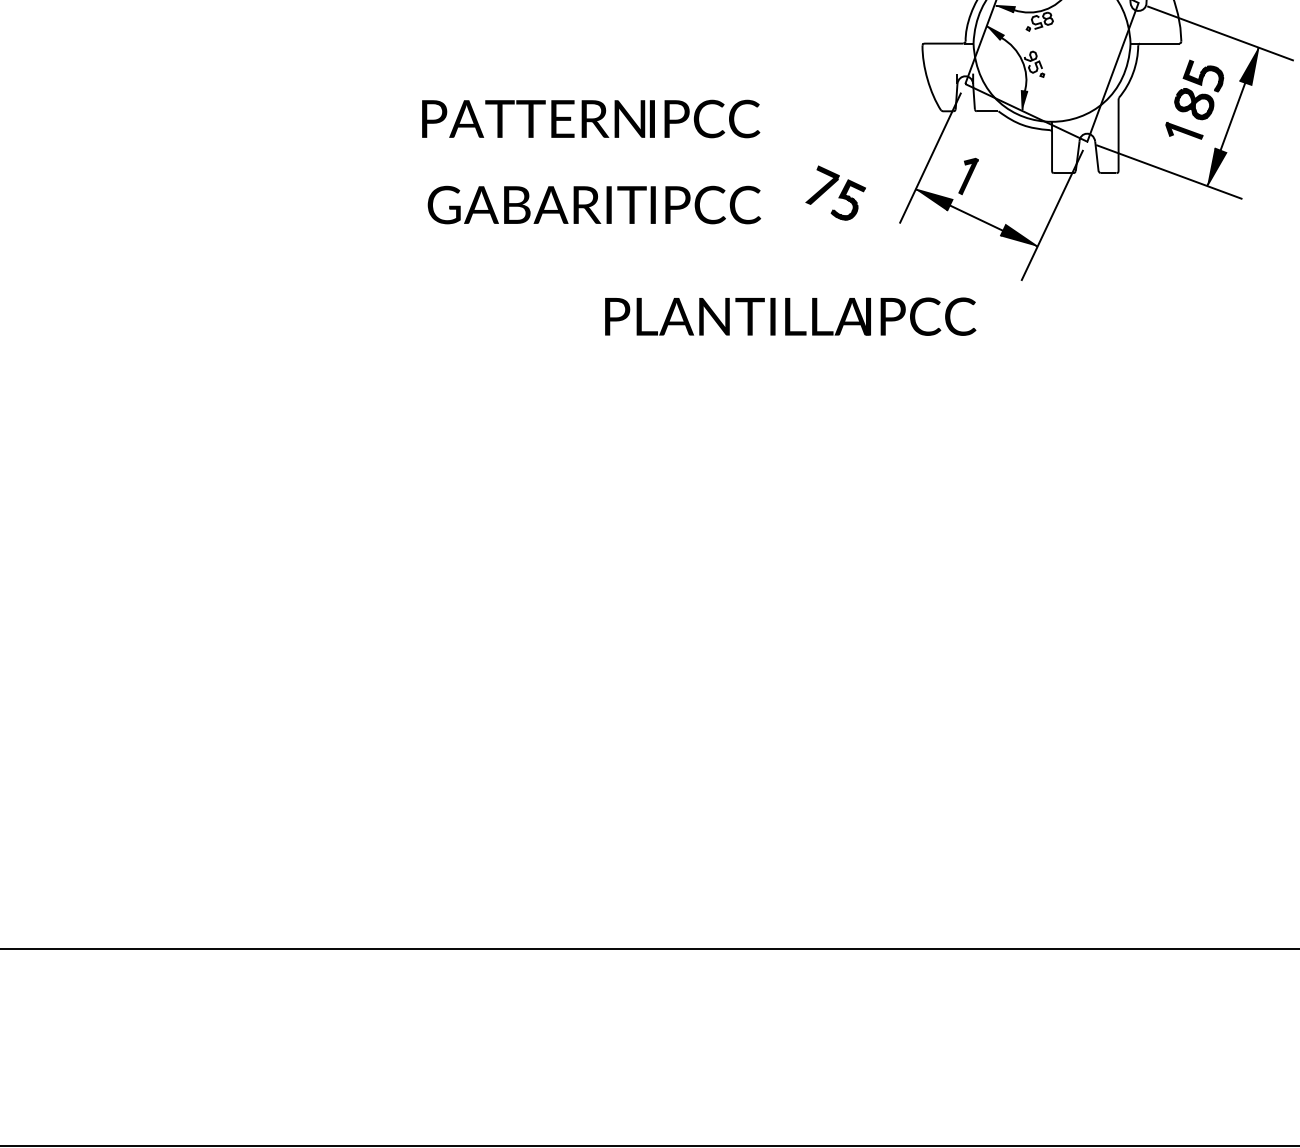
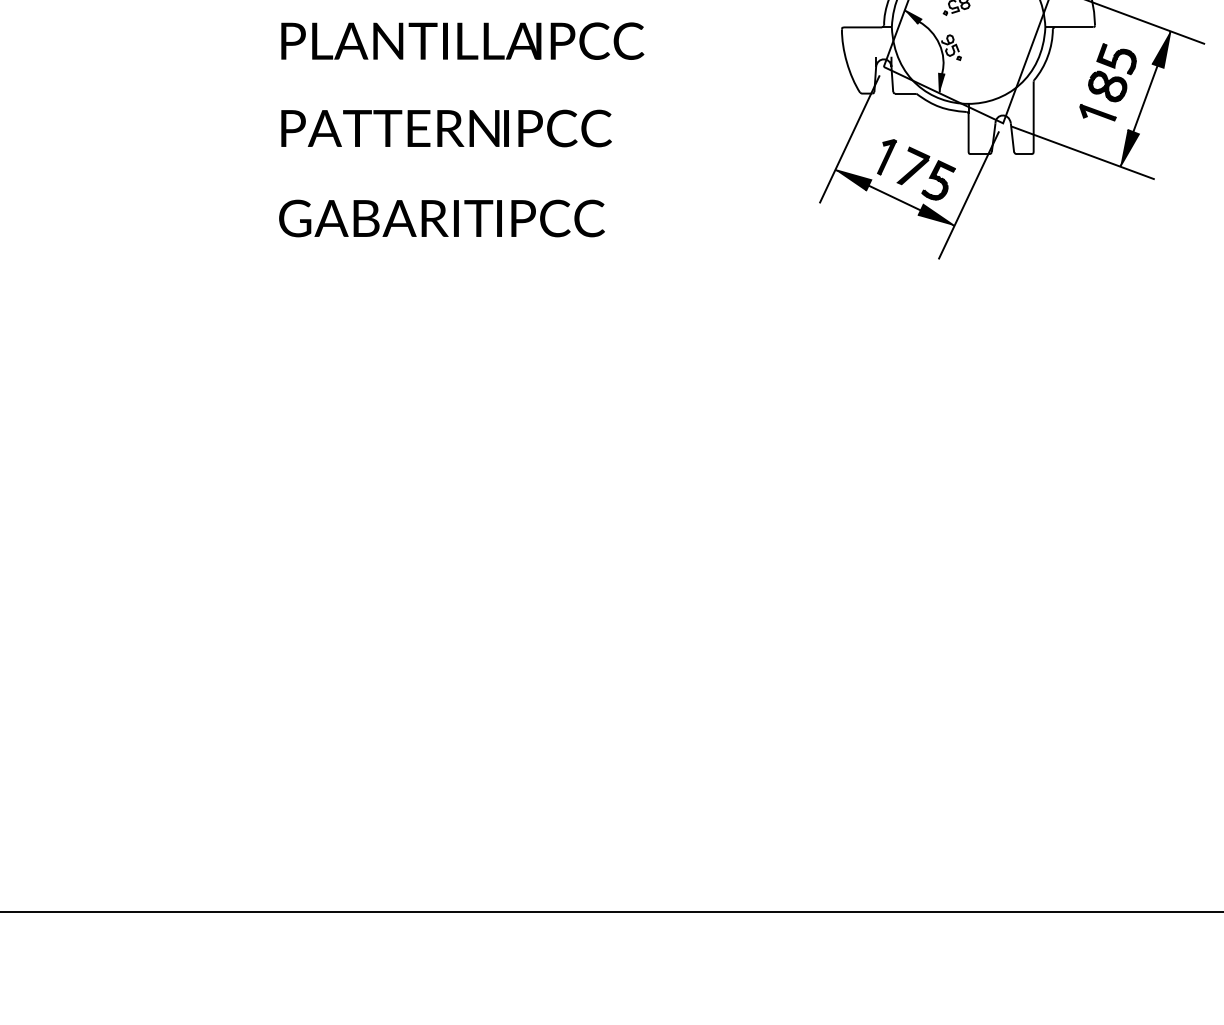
text: (591, 118) -> (446, 128), moved
part: (835, 192) -> (926, 172), moved
text: (594, 204) -> (442, 217), moved
text: (790, 316) -> (462, 40), moved

